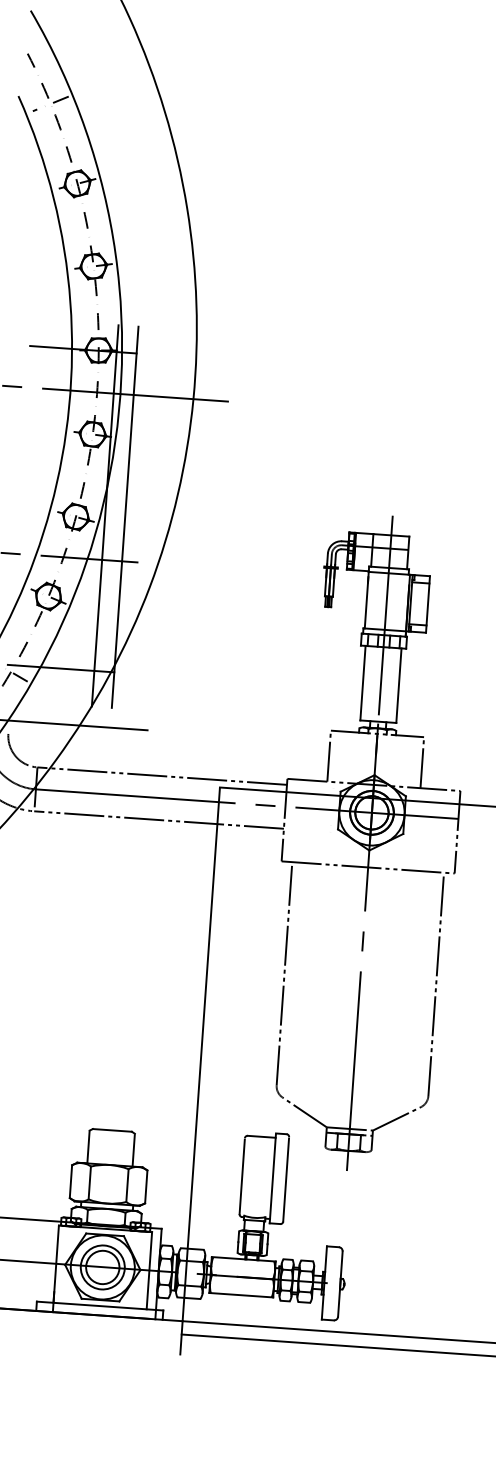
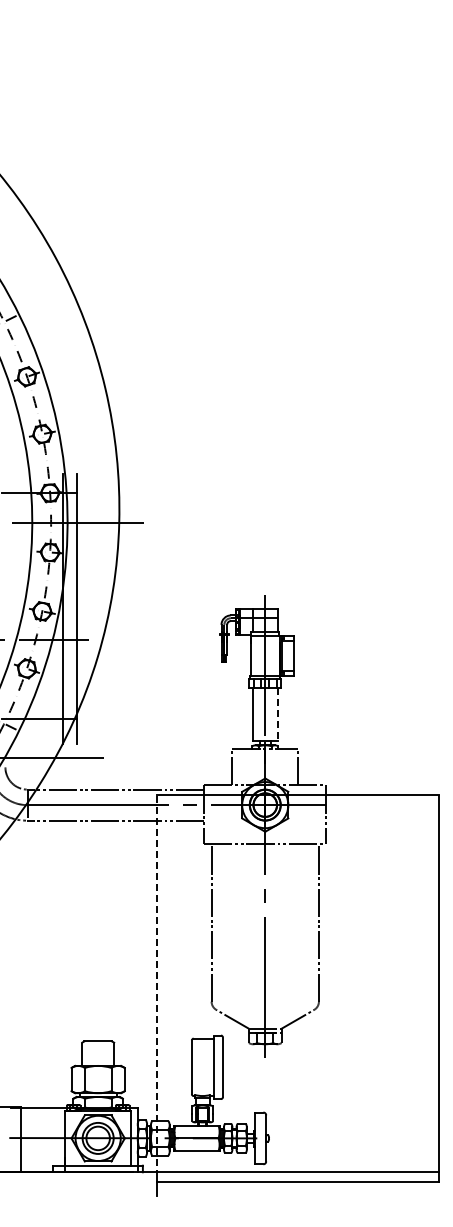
line: (398, 685) -> (277, 714), solid -> dashed
line: (201, 1055) -> (157, 984), solid -> dashed

